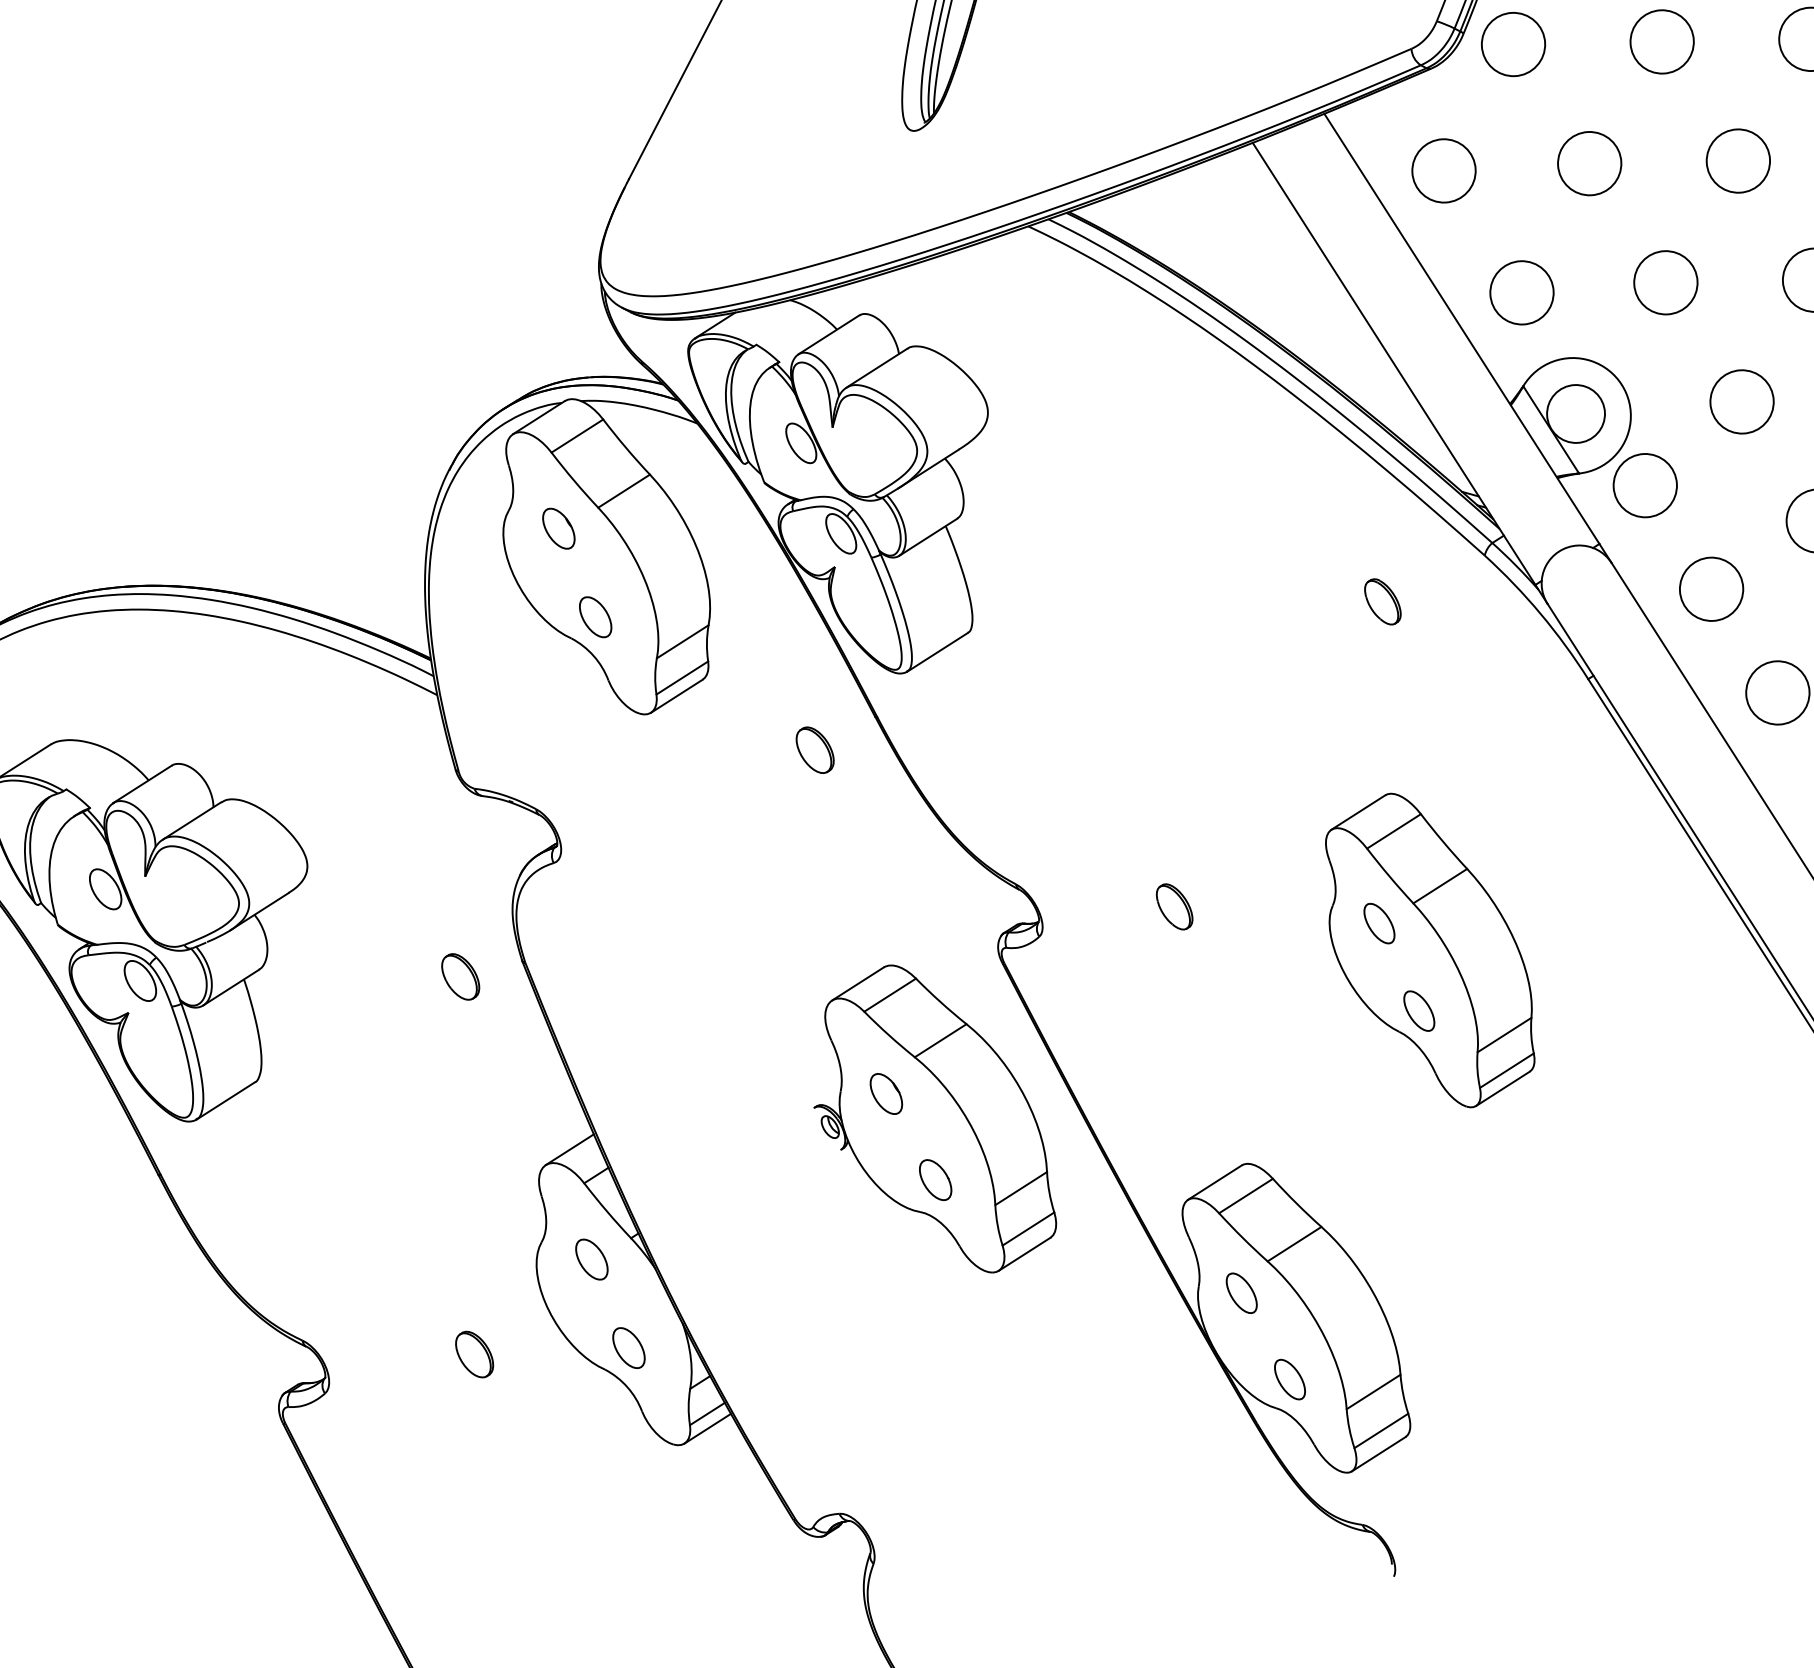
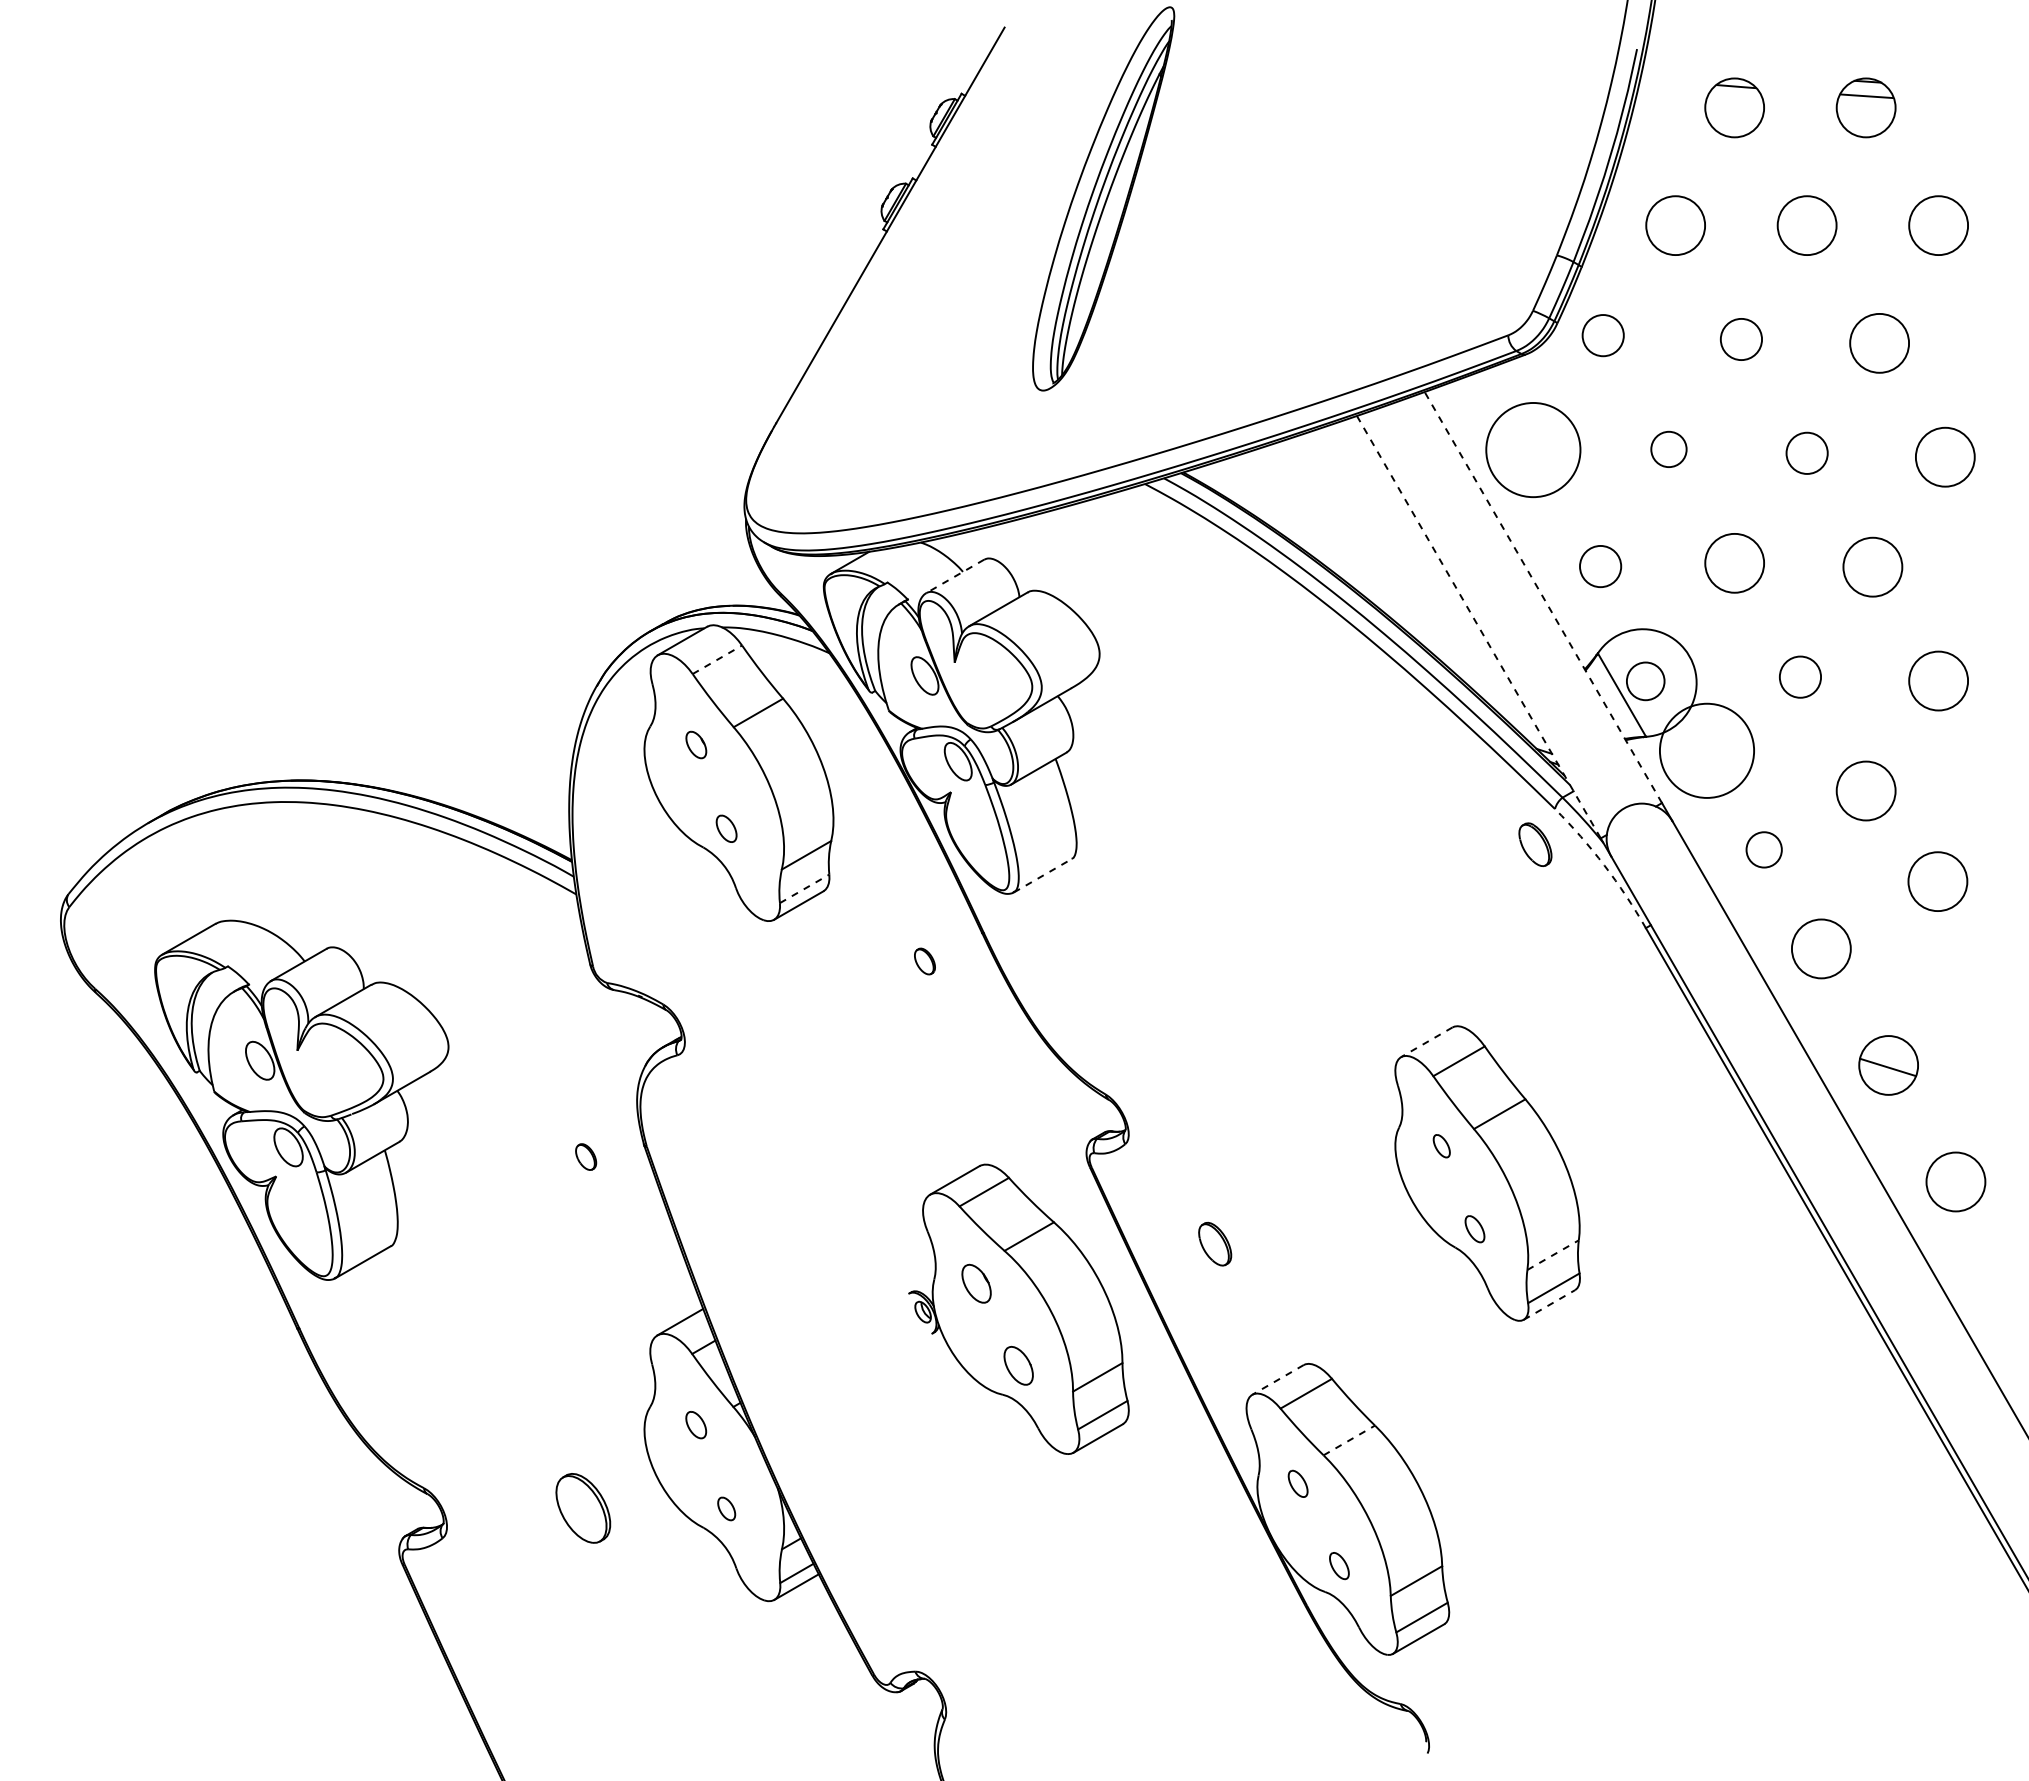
circle: (1661, 41) -> (1740, 339), size x0.7
circle: (1512, 44) -> (1602, 335), size x0.7
circle: (1737, 160) -> (1806, 452), size x0.7
circle: (1589, 163) -> (1668, 449), size x0.6
circle: (1443, 170) -> (1532, 449), size x1.6
circle: (1521, 292) -> (1600, 566), size x0.7
line: (1462, 328) -> (1543, 597), solid -> dashed
line: (828, 335) -> (954, 576), solid -> dashed
line: (1393, 364) -> (1478, 627), solid -> dashed
circle: (1742, 401) -> (1800, 676), size x0.7
circle: (1575, 414) -> (1645, 681), size x0.7
line: (577, 435) -> (717, 659), solid -> dashed
circle: (1644, 485) -> (1706, 750), size x1.6
part: (559, 528) -> (696, 744), size x0.7
circle: (1710, 588) -> (1763, 849), size x0.6
part: (1382, 601) -> (1535, 844), moved
arc: (1540, 613) -> (1604, 865), solid -> dashed
part: (595, 616) -> (726, 828), size x0.7
line: (938, 651) -> (1043, 875), solid -> dashed
line: (682, 677) -> (804, 888), solid -> dashed
part: (814, 750) -> (924, 961), size x0.6
line: (1358, 812) -> (1426, 1042), solid -> dashed
part: (1174, 906) -> (1215, 1243), moved
part: (1379, 922) -> (1441, 1145), size x0.6
part: (459, 976) -> (585, 1156), size x0.6
part: (1418, 1010) -> (1474, 1228), size x0.7
line: (1504, 1035) -> (1553, 1255), solid -> dashed
line: (1503, 1089) -> (1549, 1305), solid -> dashed
line: (1215, 1182) -> (1278, 1379), solid -> dashed
line: (1294, 1244) -> (1349, 1440), solid -> dashed
part: (592, 1258) -> (696, 1424), size x0.7
part: (1240, 1292) -> (1297, 1483), size x0.7
part: (628, 1347) -> (726, 1508), size x0.6
part: (473, 1354) -> (582, 1508), size x1.6
part: (1290, 1379) -> (1339, 1565), size x0.7

